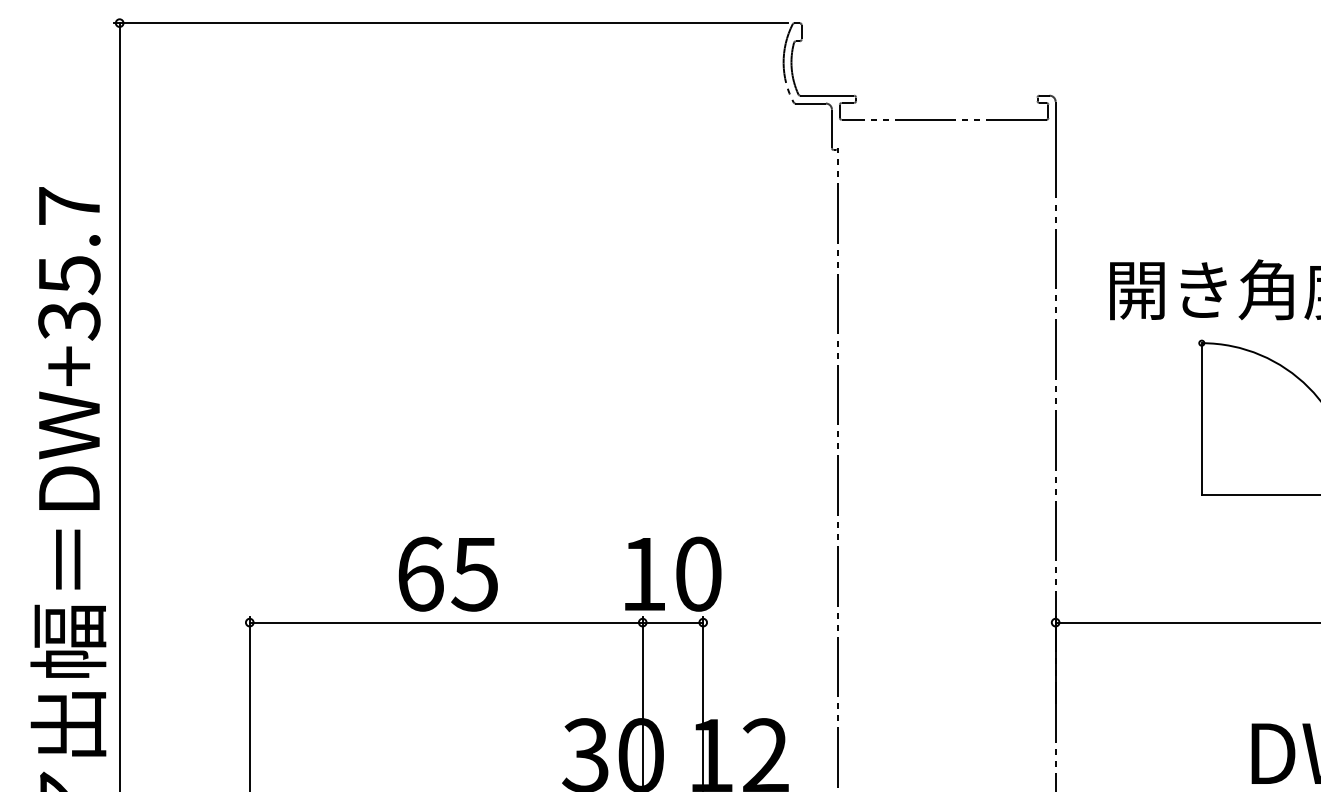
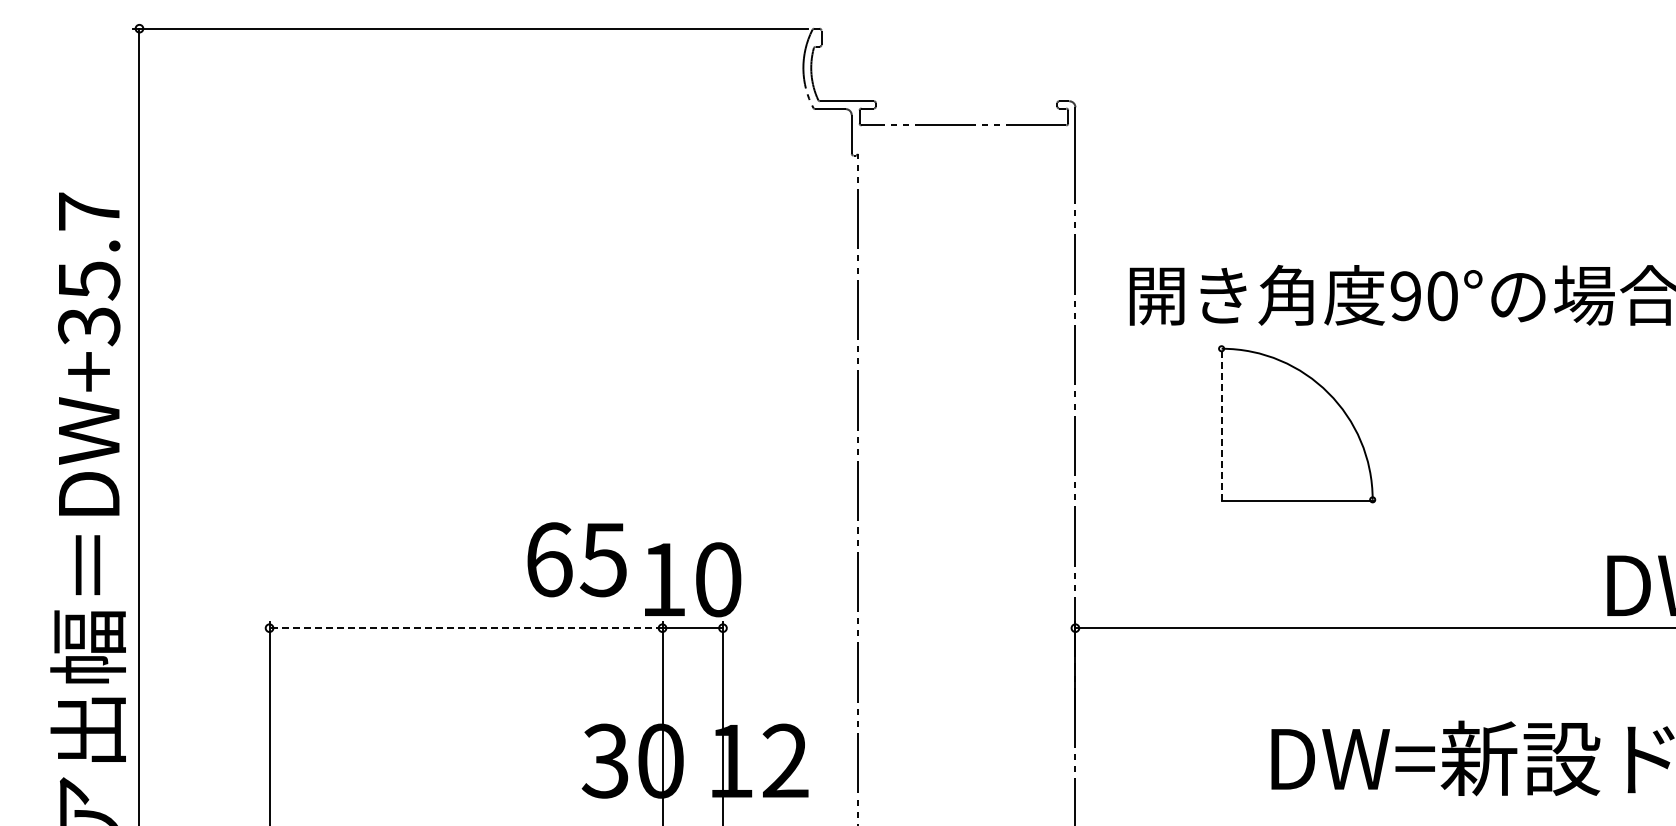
line: (1201, 418) -> (1221, 424), solid -> dashed
text: (447, 573) -> (576, 559), moved
line: (445, 622) -> (465, 628), solid -> dashed

